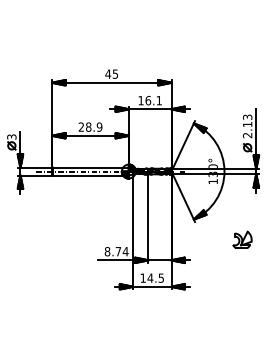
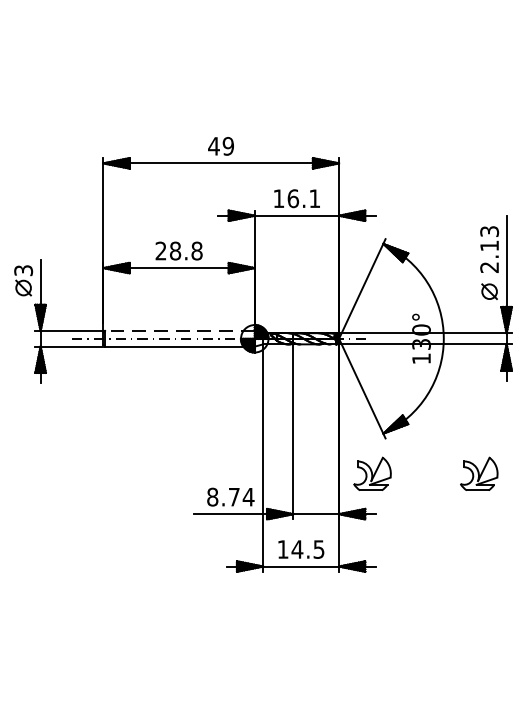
text: (115, 73) -> (228, 145), 45 -> 49
text: (99, 126) -> (196, 249), 28.9 -> 28.8
line: (90, 167) -> (179, 330), solid -> dashed
part: (188, 239) -> (372, 473), added

